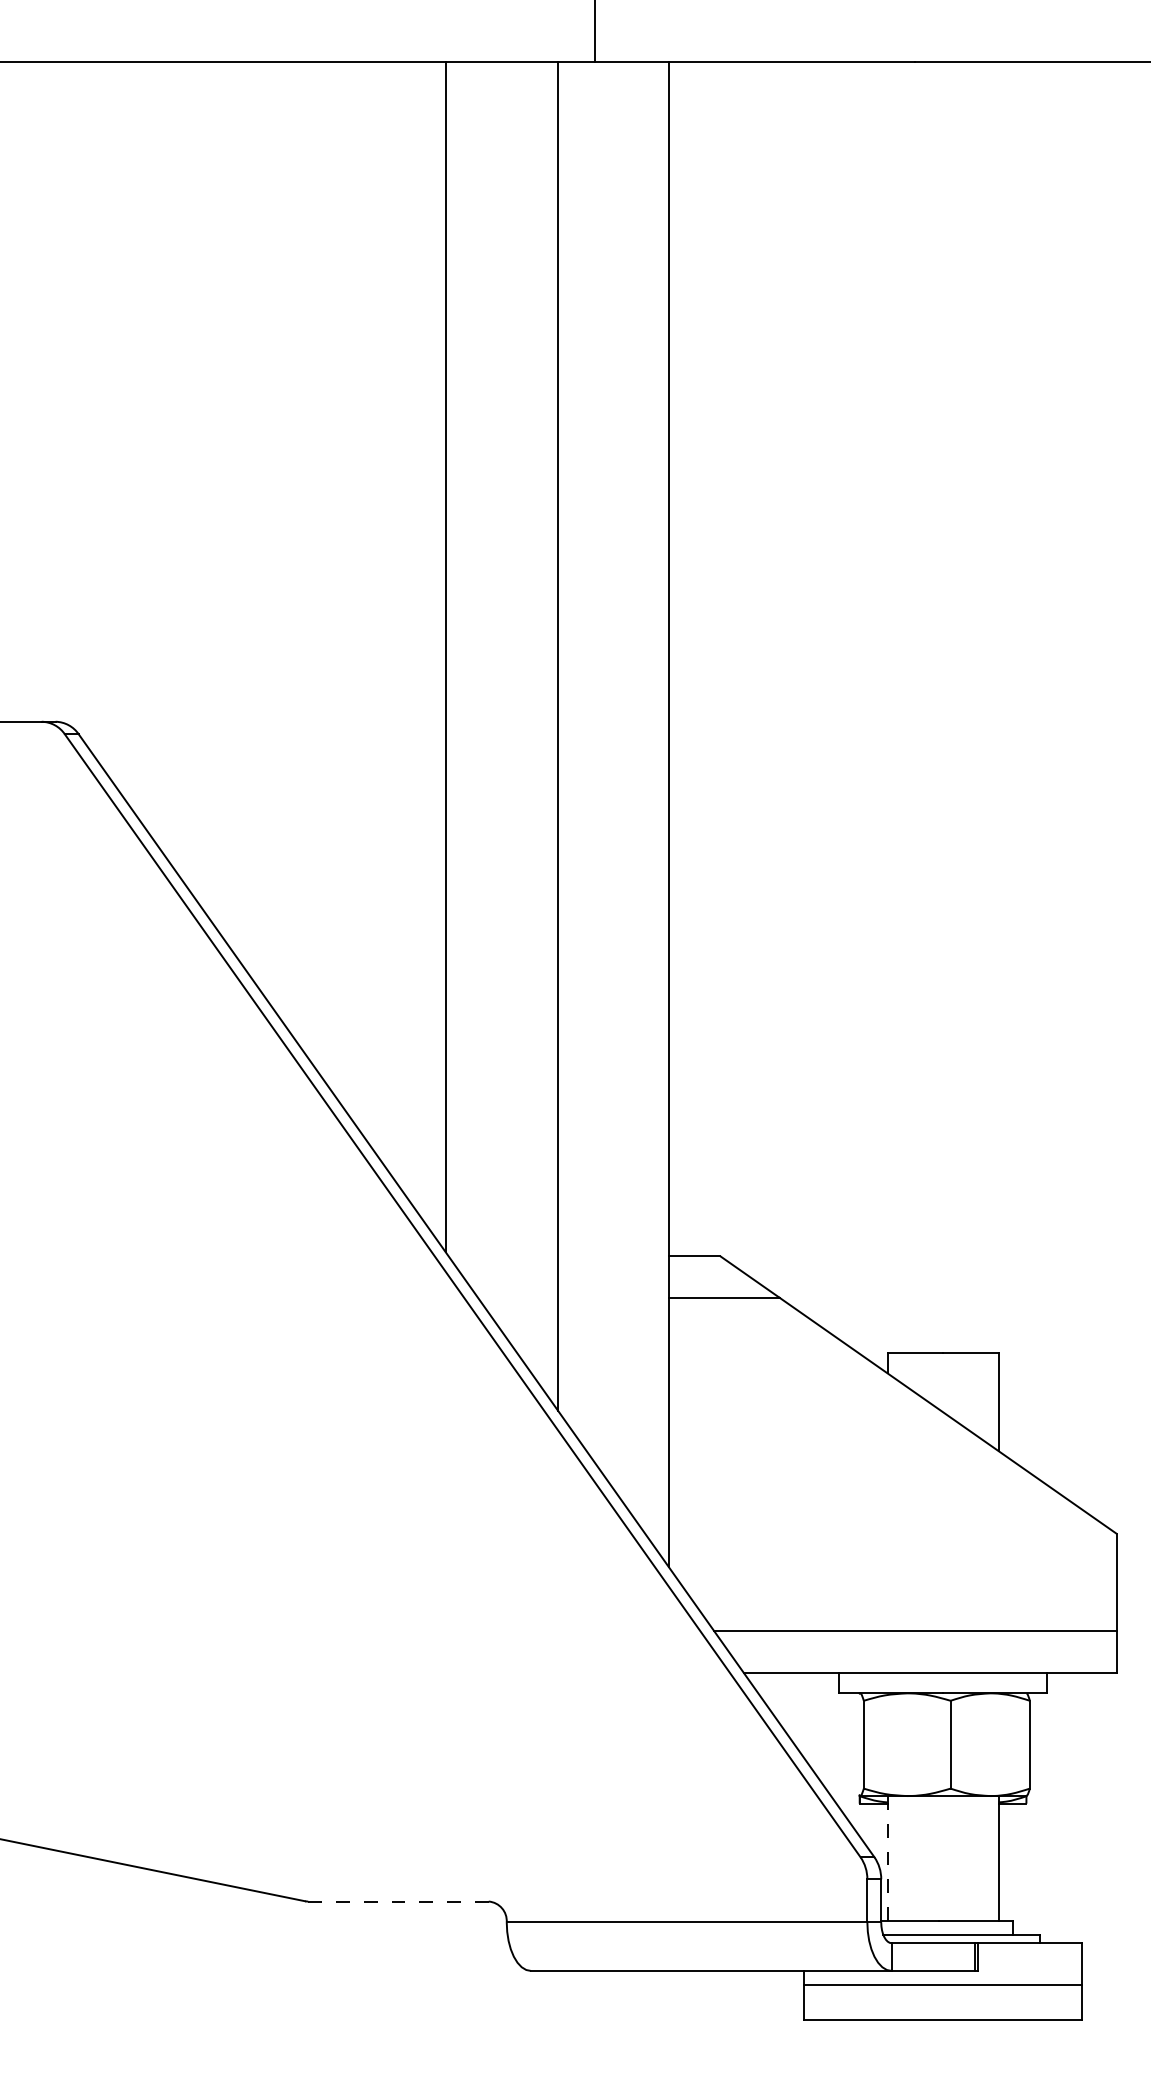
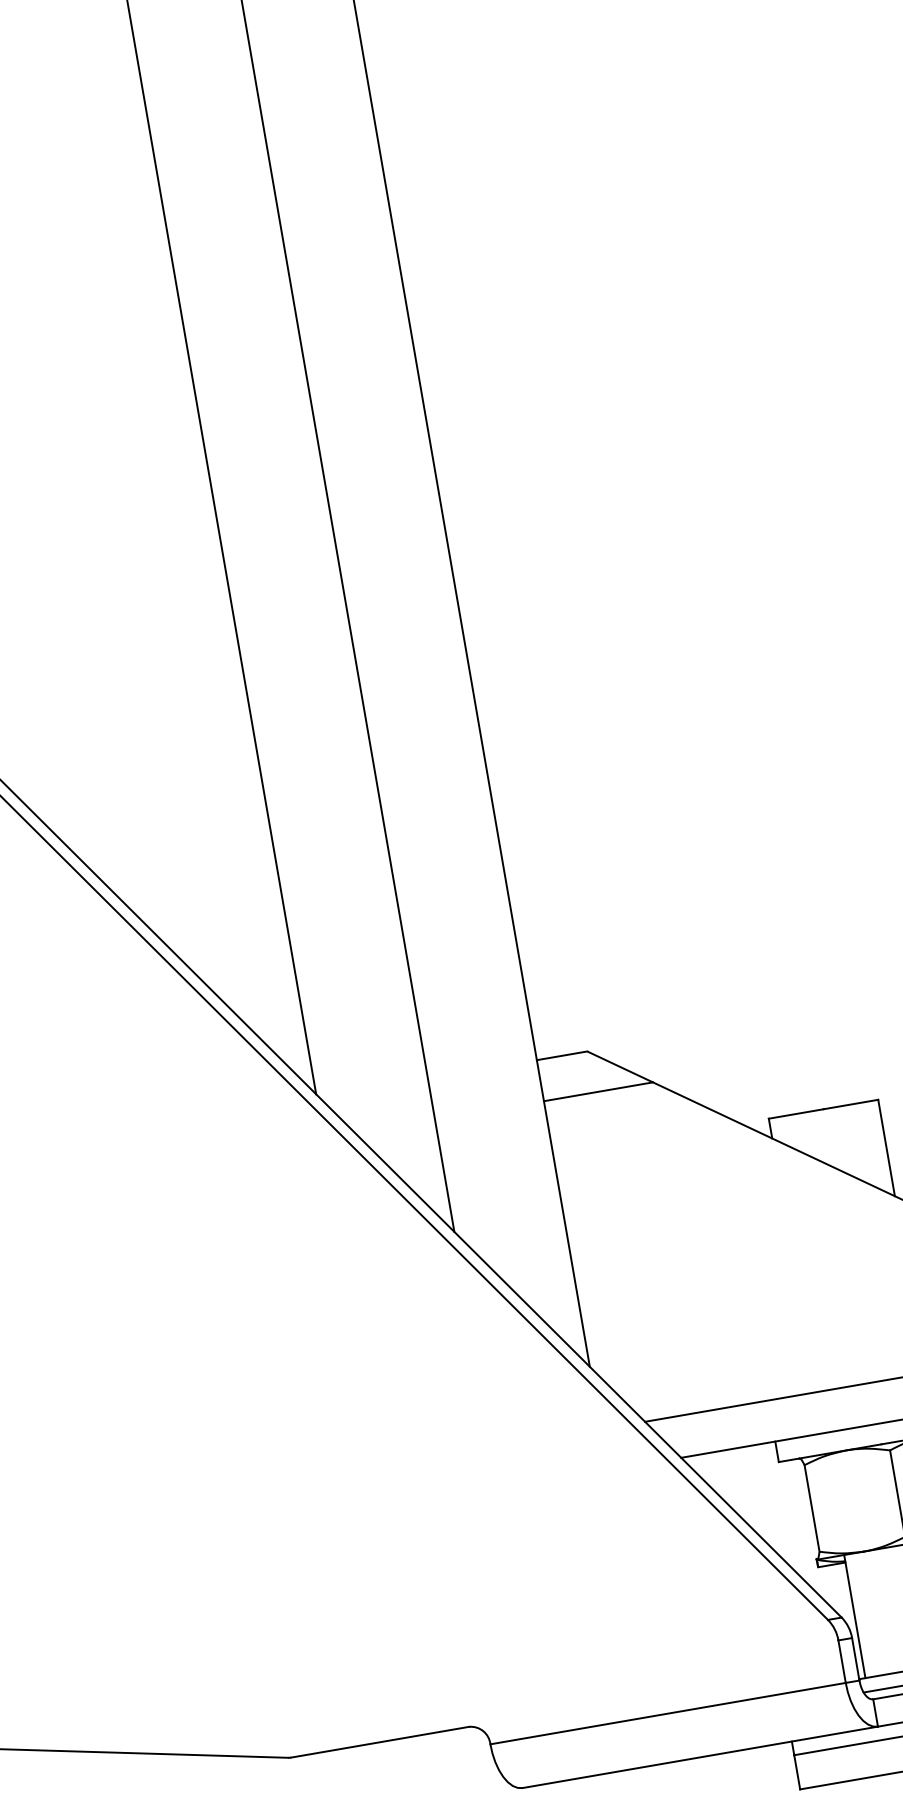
line: (887, 1859) -> (854, 1617), dashed -> solid
line: (398, 1901) -> (380, 1742), dashed -> solid

